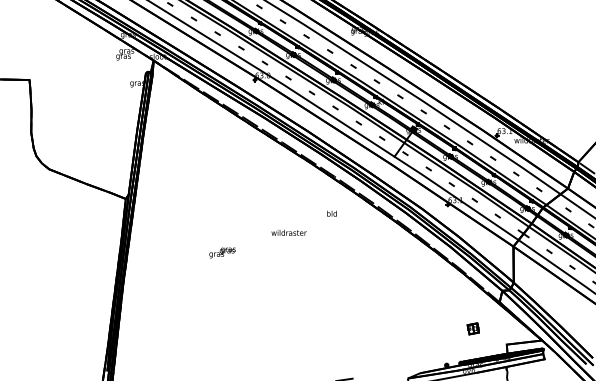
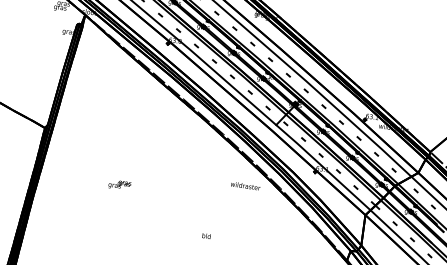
text: (331, 213) -> (206, 235), moved
text: (288, 232) -> (245, 185), moved

